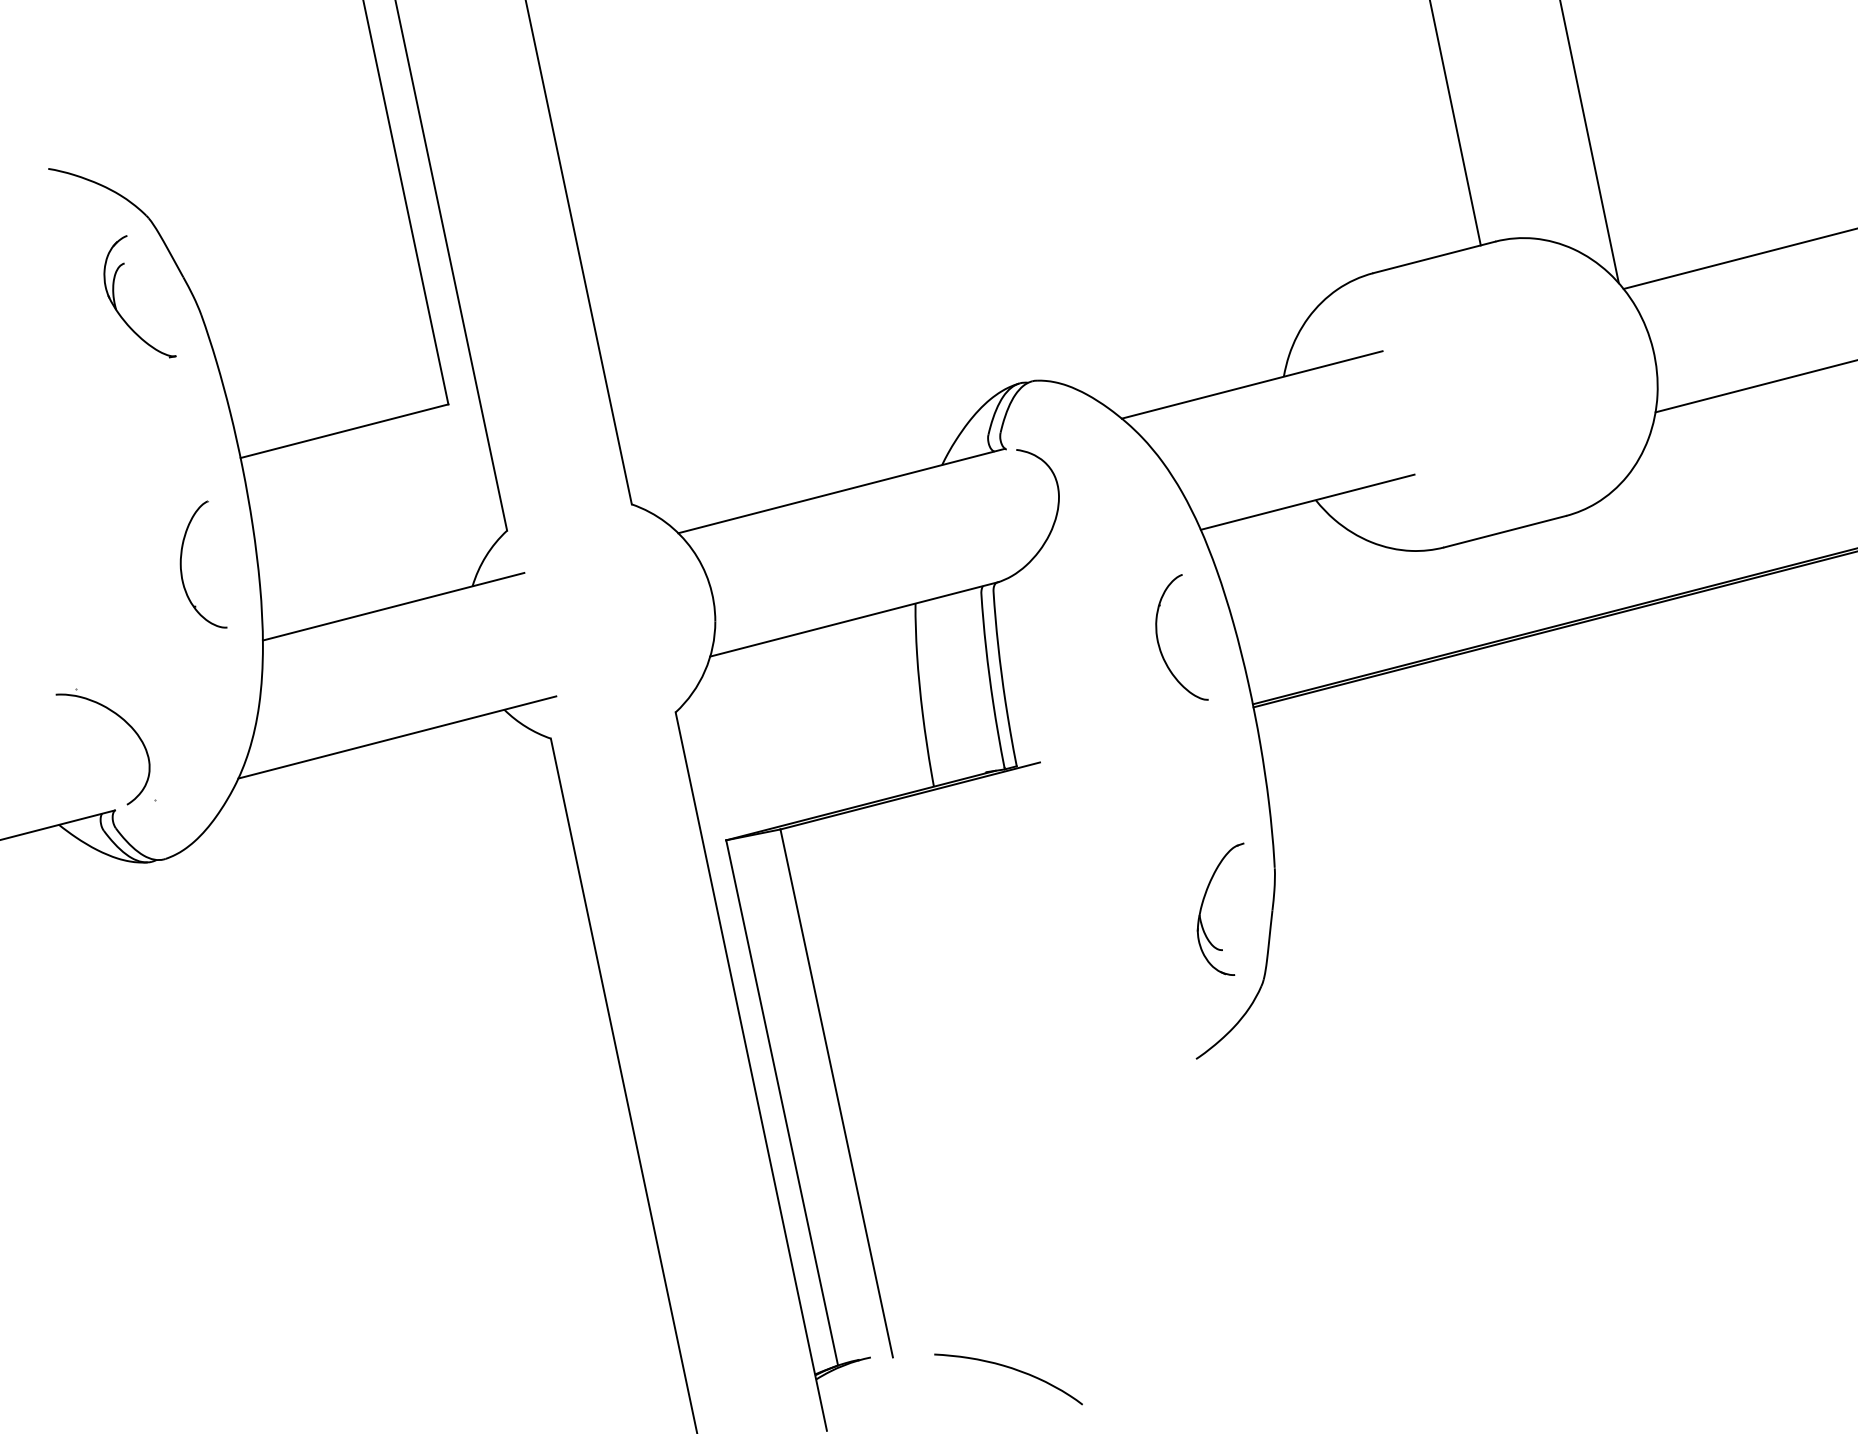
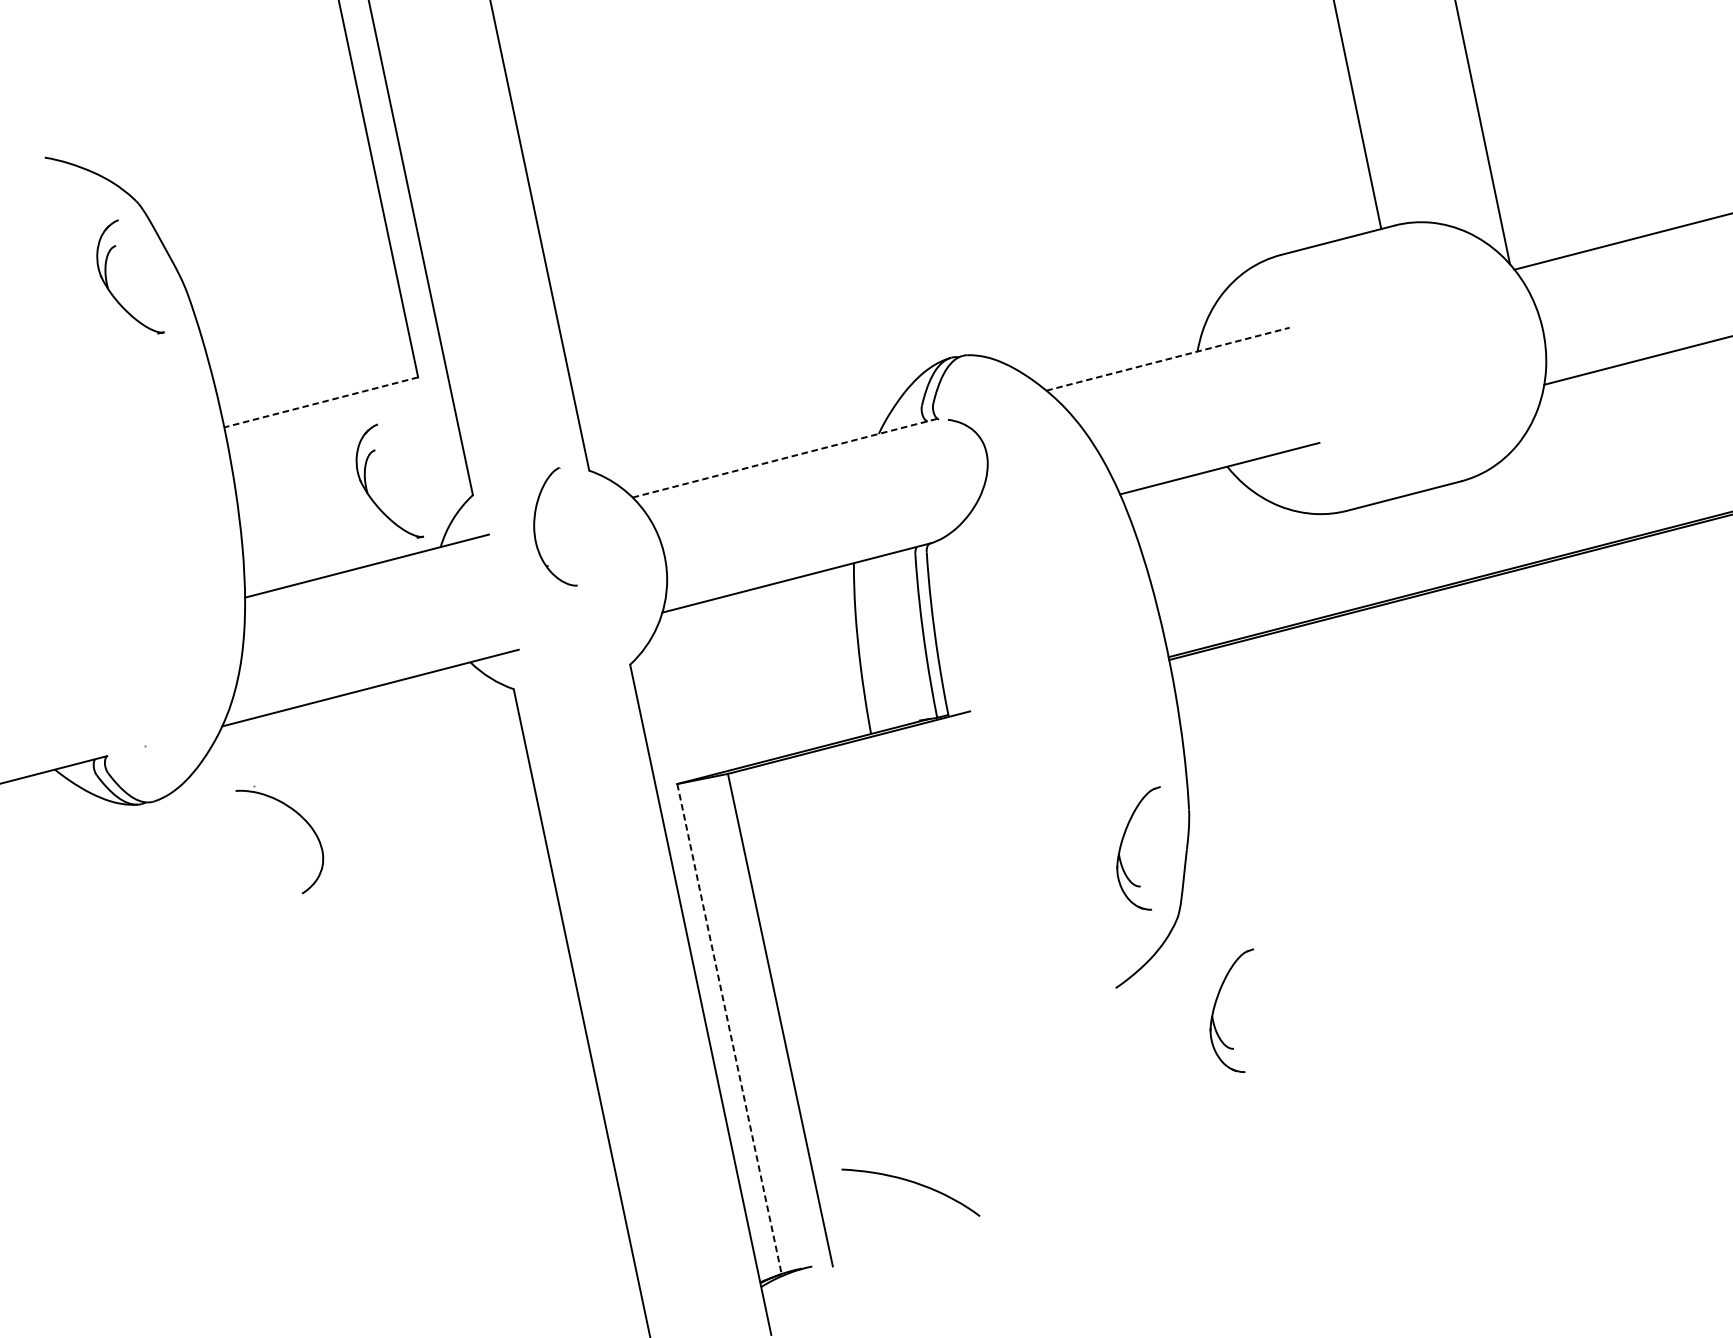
line: (1252, 384) -> (1168, 358), solid -> dashed
line: (344, 431) -> (321, 402), solid -> dashed
line: (841, 491) -> (784, 458), solid -> dashed
part: (393, 520) -> (366, 485), added
part: (181, 564) -> (534, 526), moved
part: (1159, 643) -> (1081, 600), removed
part: (121, 719) -> (296, 814), moved
part: (1303, 1077) -> (1215, 1005), added
line: (782, 1102) -> (729, 1028), solid -> dashed
curve: (1012, 1369) -> (914, 1183), moved

